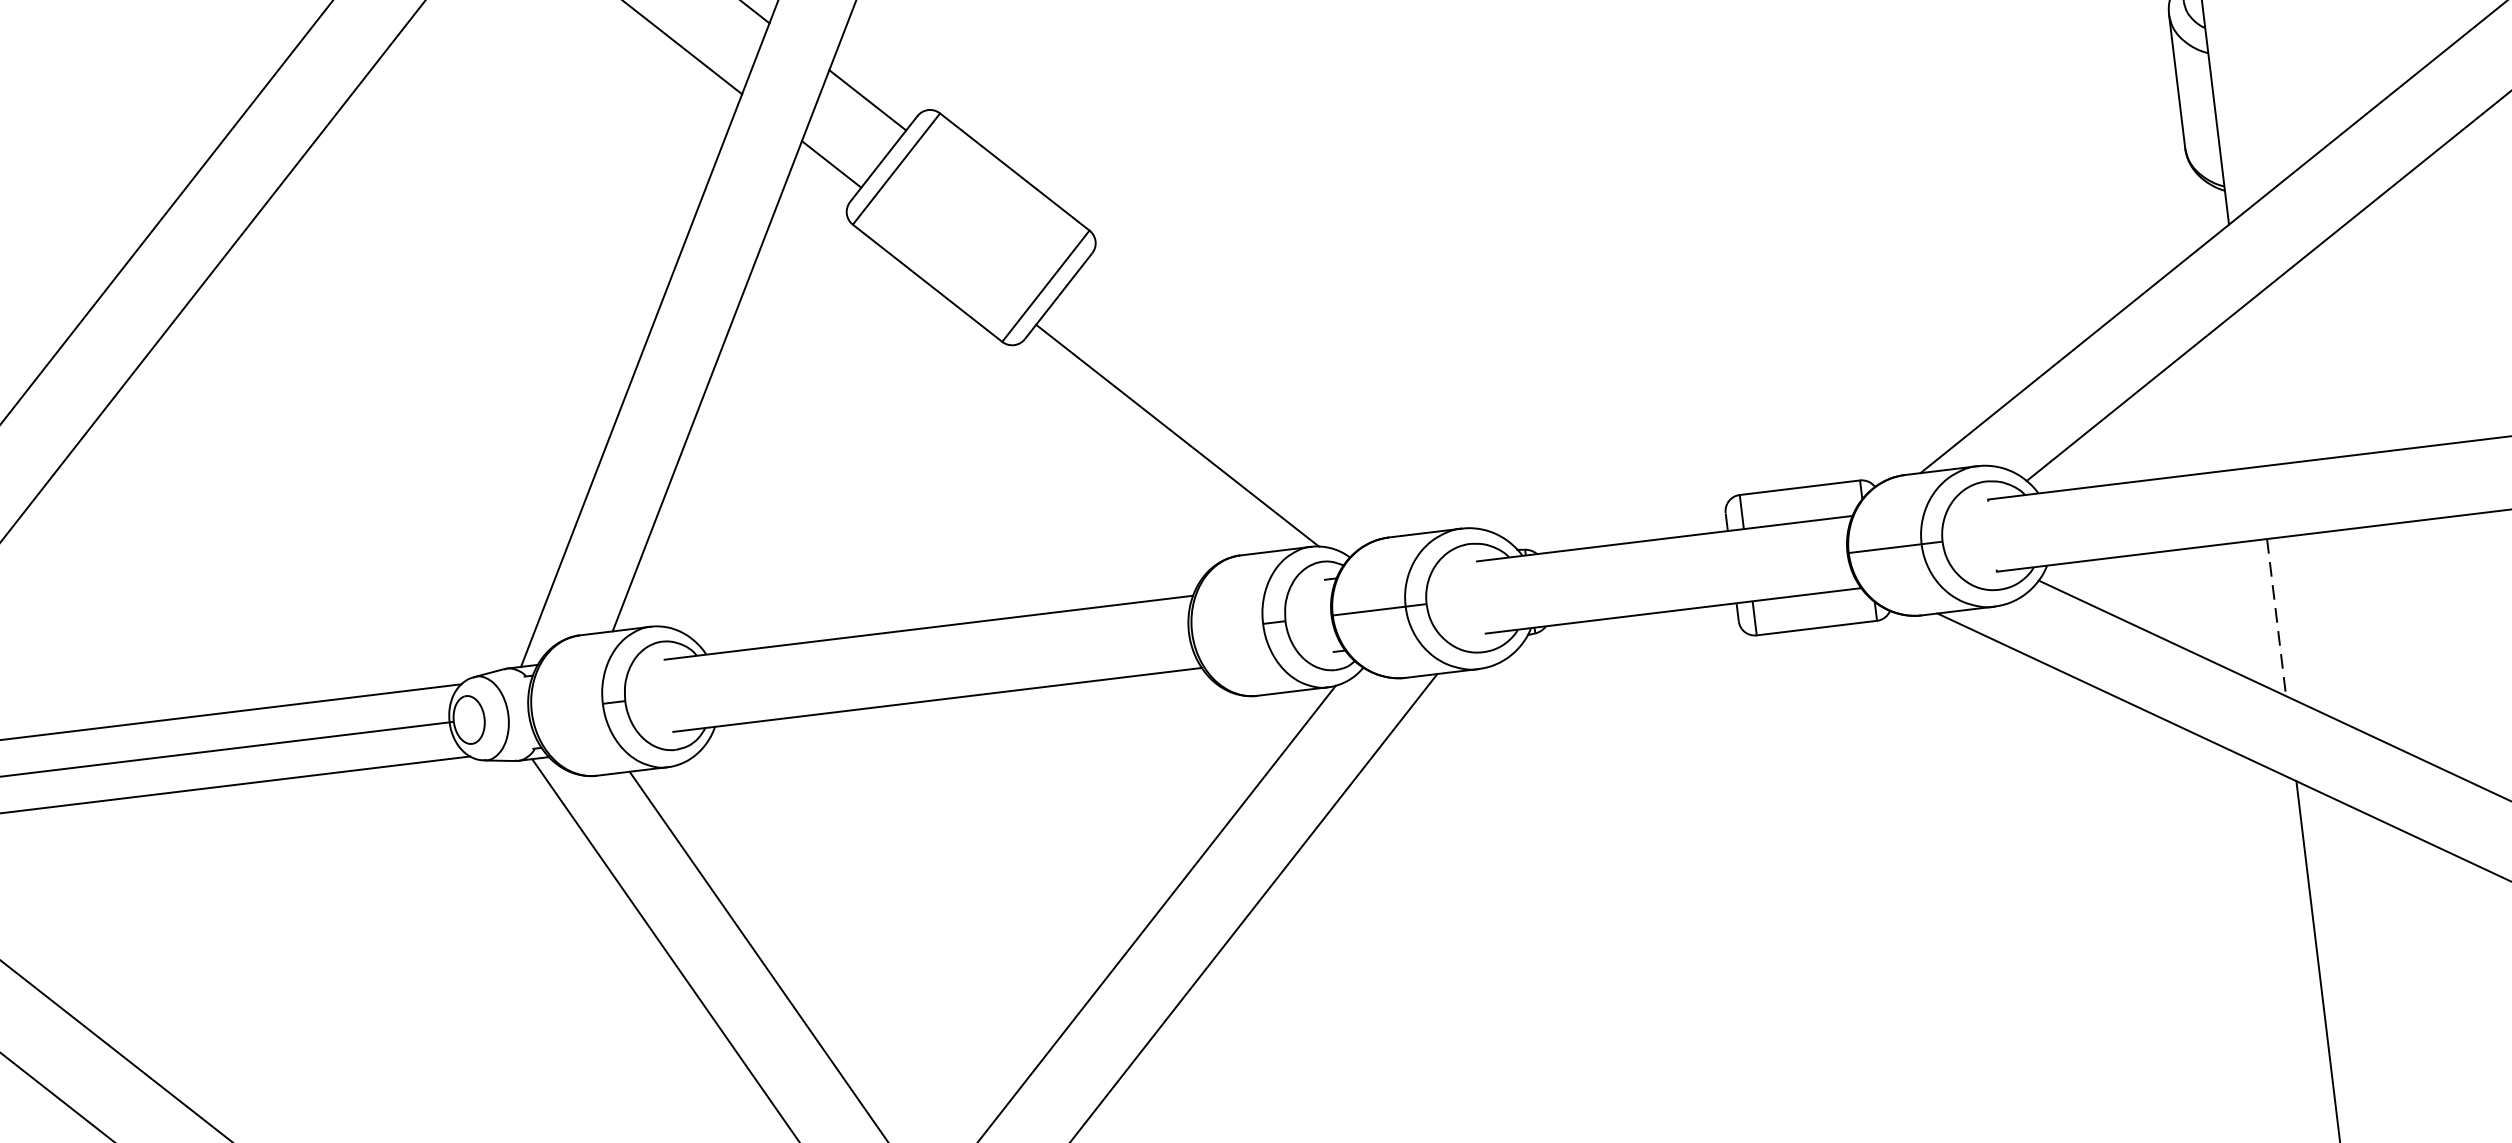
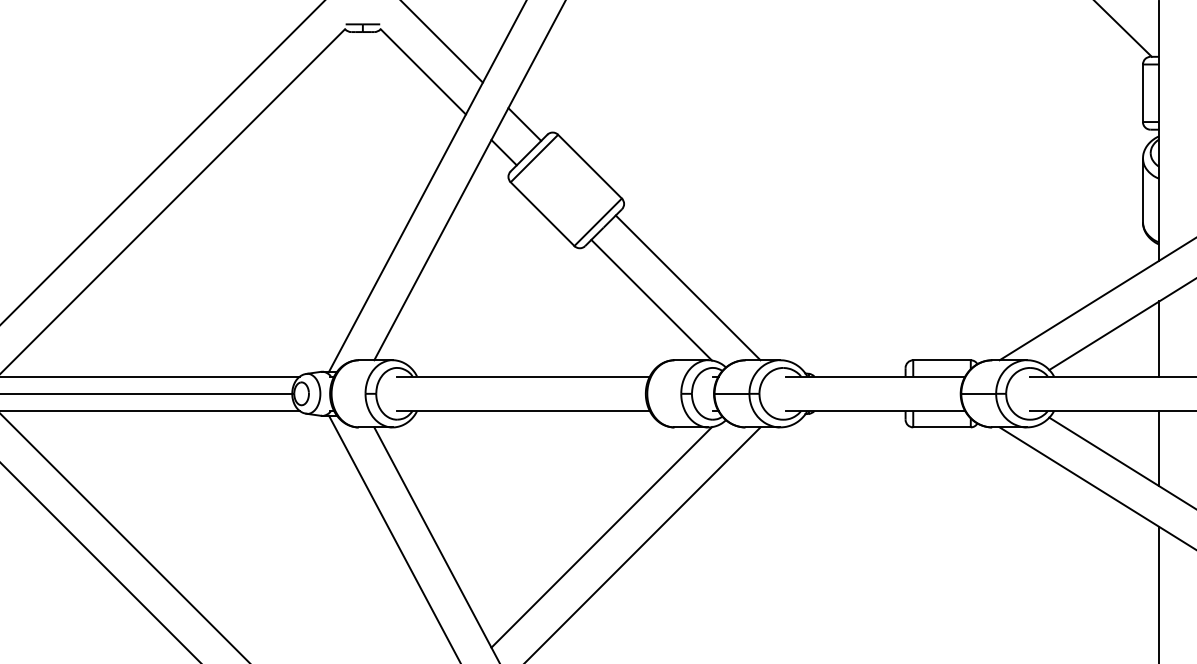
line: (2249, 387) -> (1159, 338), added
line: (1249, 399) -> (687, 287), added
line: (2277, 617) -> (1159, 448), dashed -> solid

